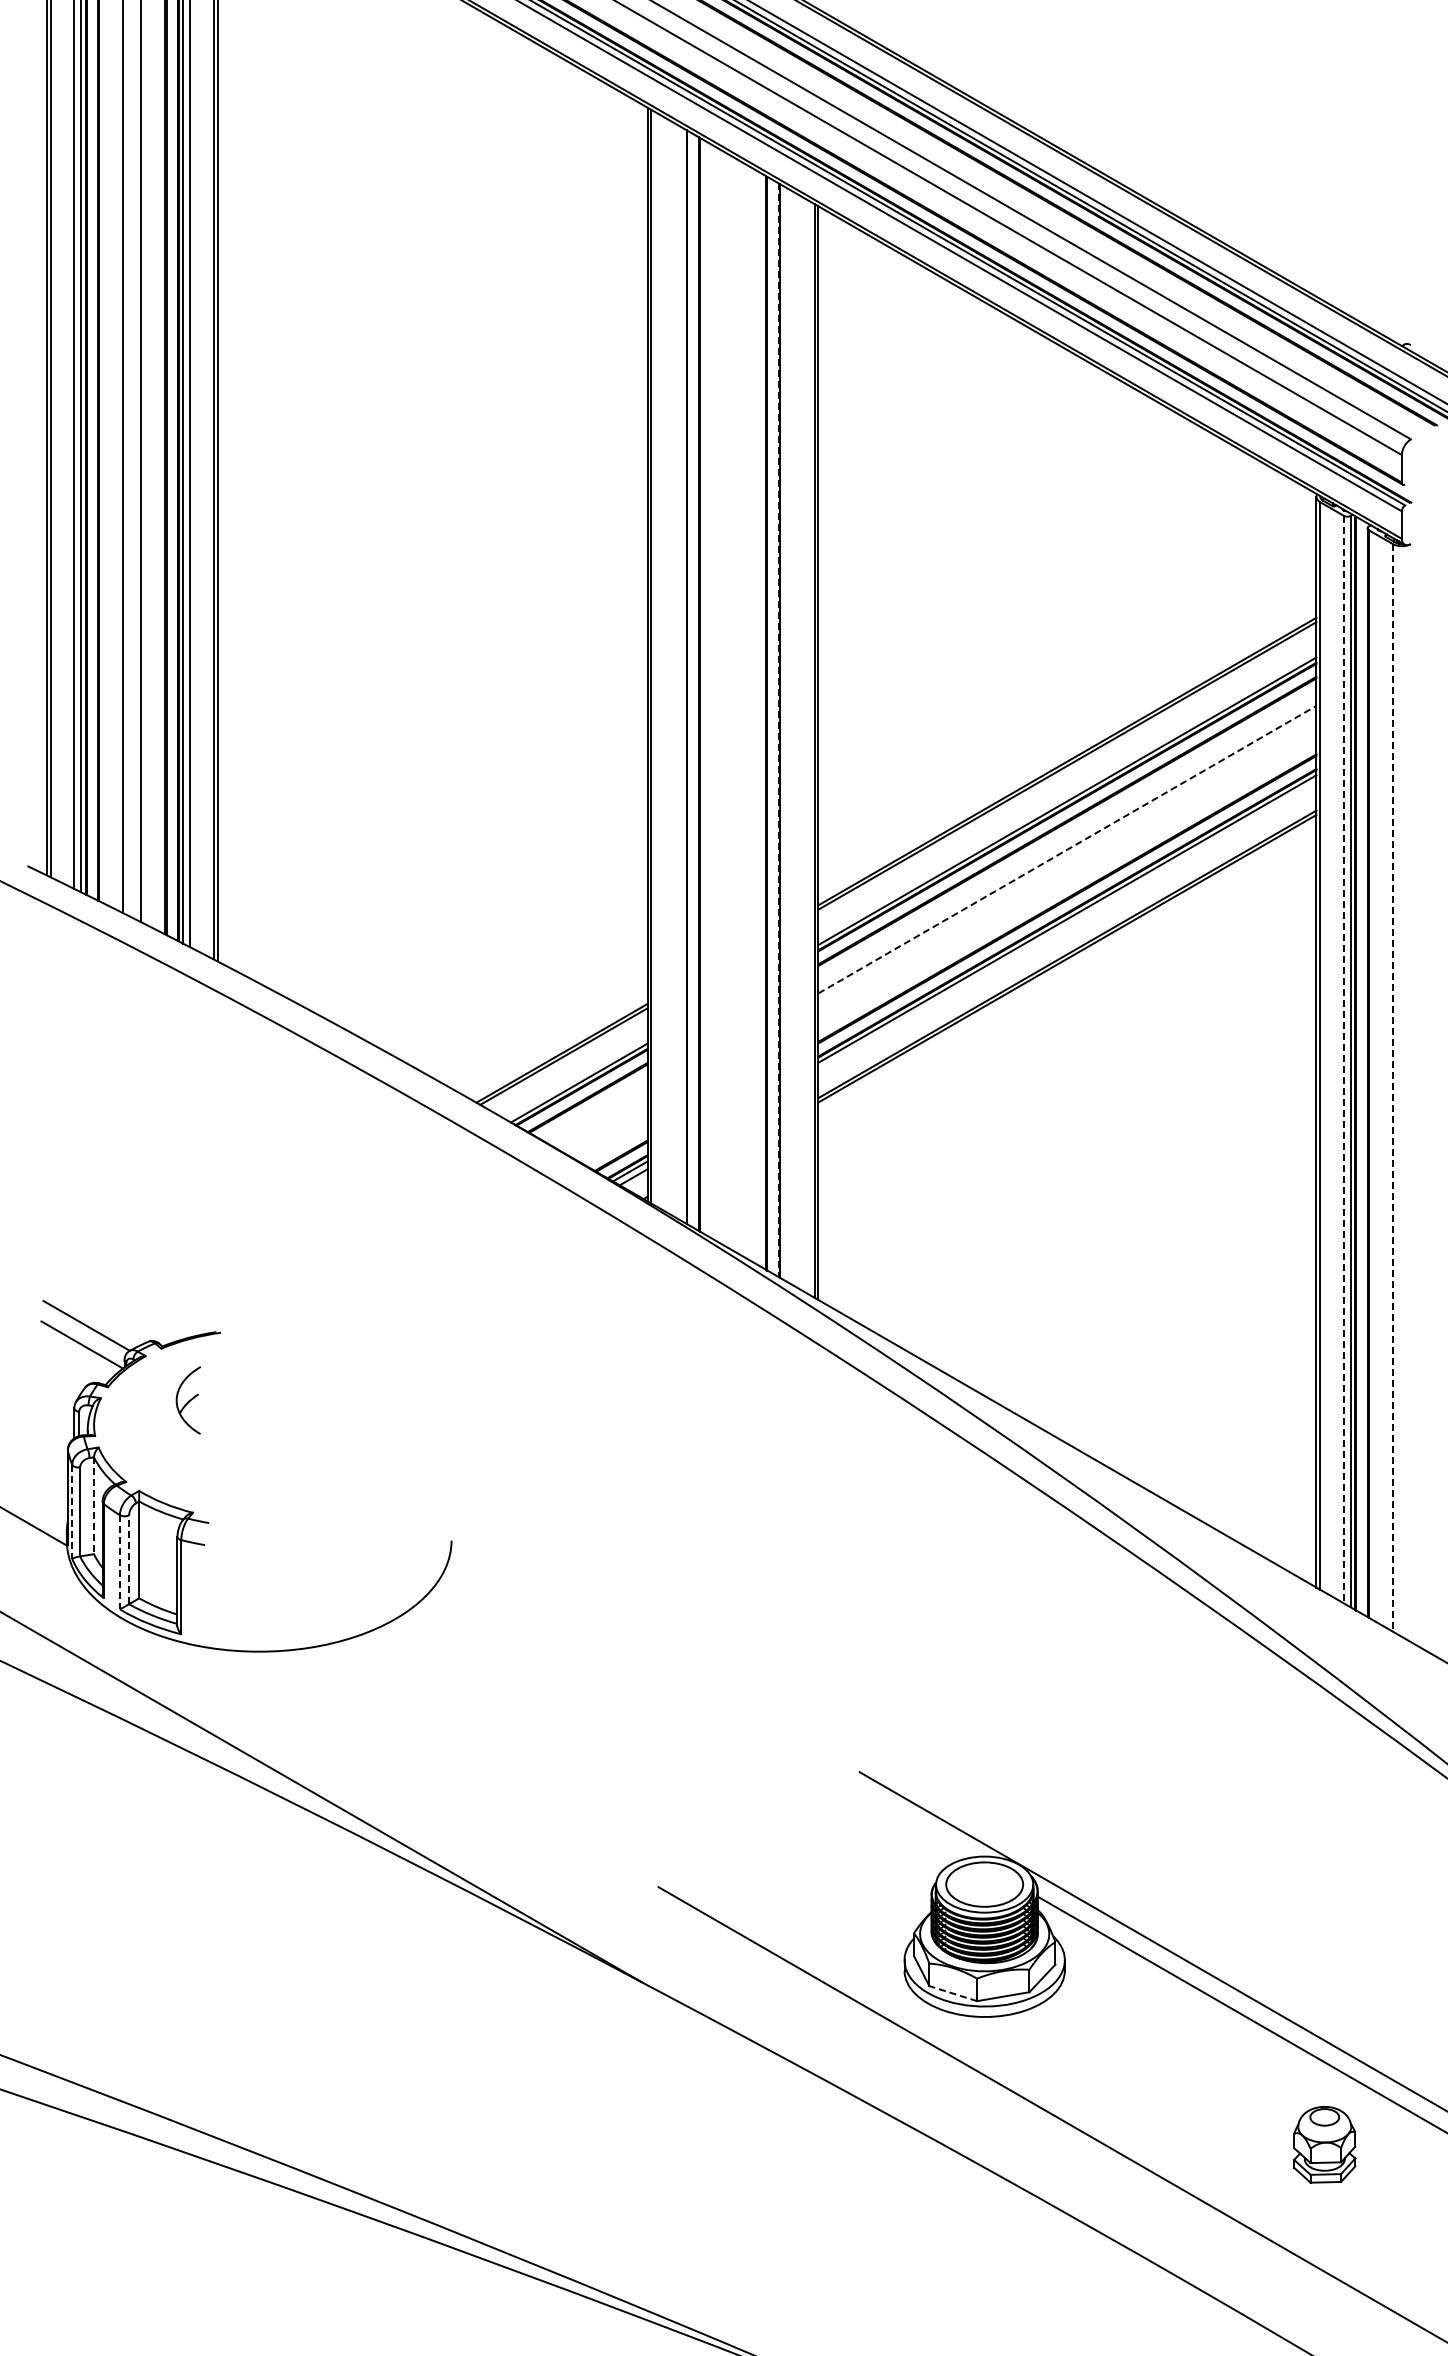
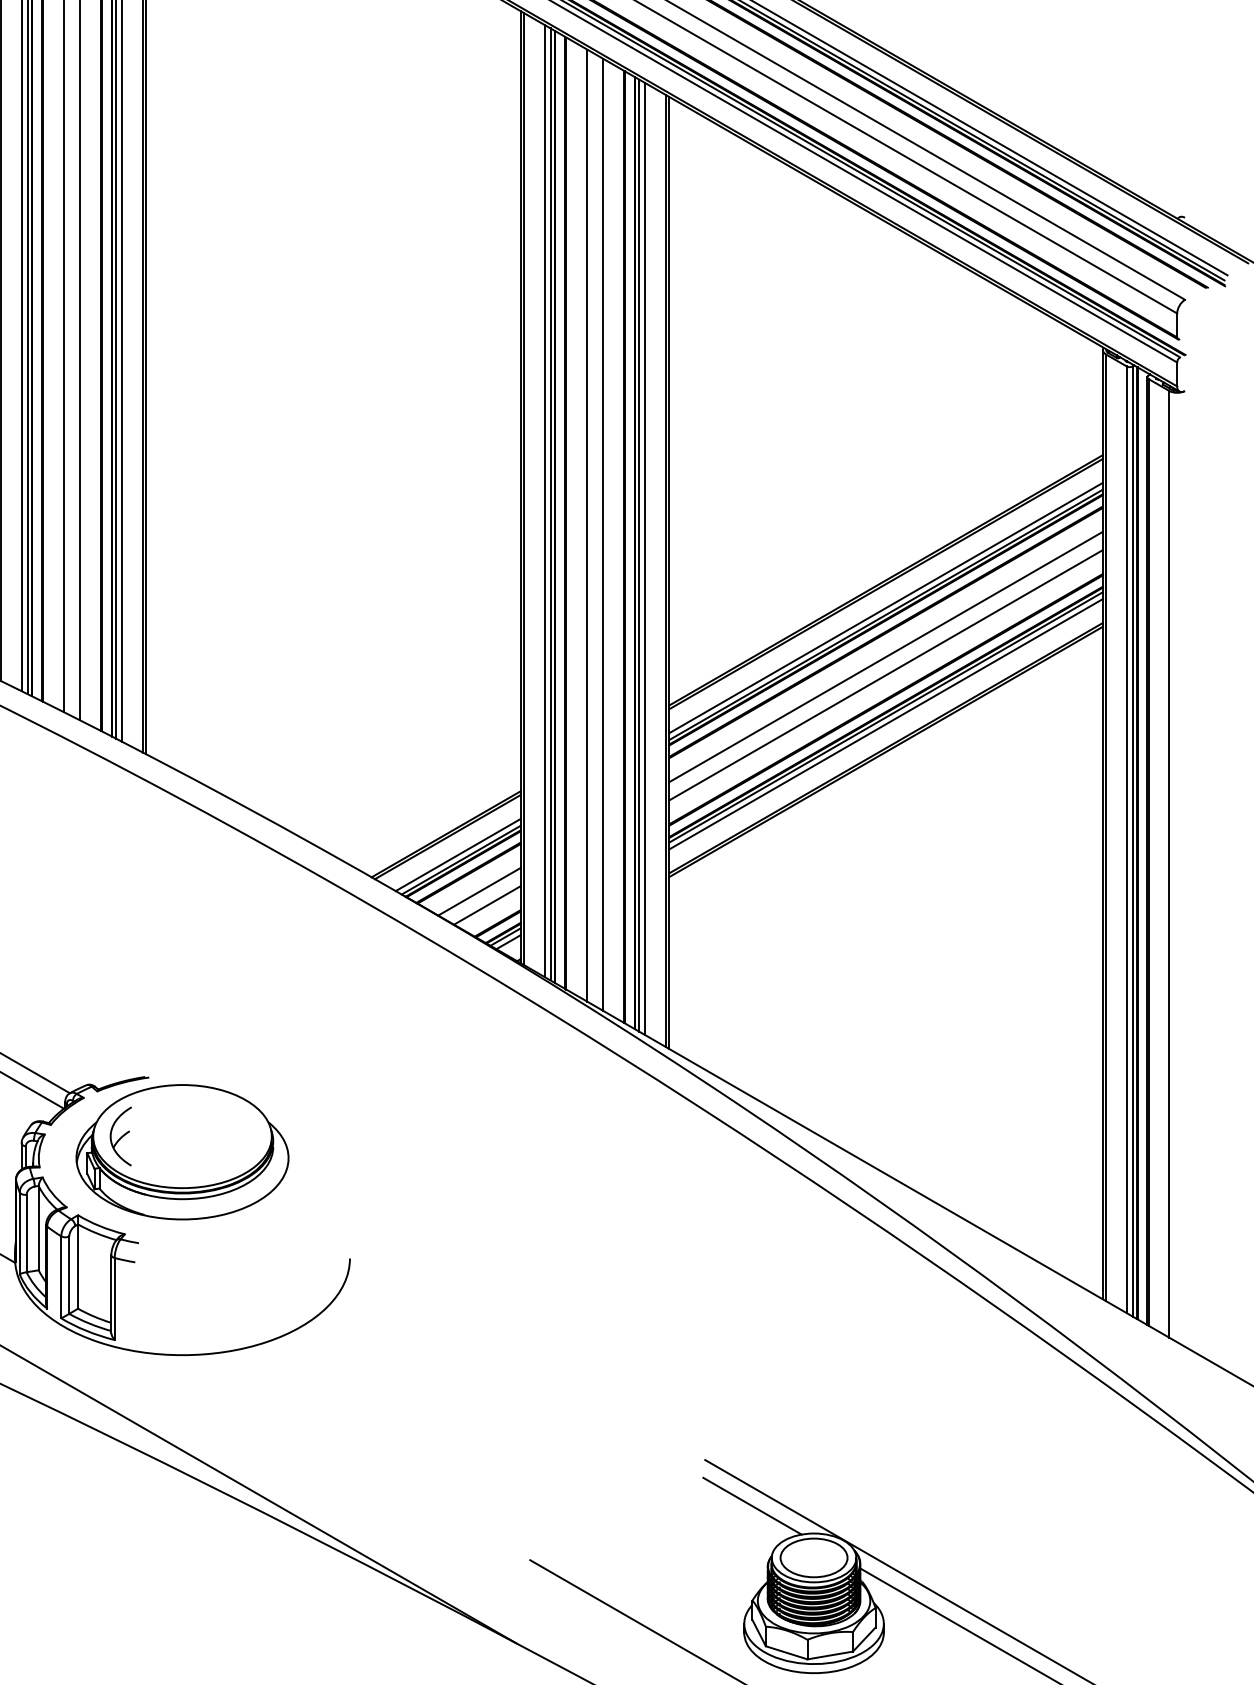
line: (675, 670) -> (544, 501), added
line: (682, 674) -> (551, 504), added
line: (723, 698) -> (586, 525), added
line: (742, 708) -> (603, 534), added
line: (778, 730) -> (634, 553), dashed -> solid
line: (784, 733) -> (639, 555), added
line: (790, 737) -> (645, 559), added
line: (1067, 793) -> (886, 608), added
line: (1067, 849) -> (886, 656), dashed -> solid
line: (1067, 870) -> (886, 675), added
line: (1067, 926) -> (886, 723), added
line: (1344, 1059) -> (1127, 839), dashed -> solid
line: (575, 1076) -> (457, 854), added
line: (1392, 1087) -> (1169, 864), dashed -> solid
line: (599, 1119) -> (478, 891), added
line: (609, 1134) -> (487, 904), added
part: (258, 1418) -> (181, 1152), added
line: (94, 1506) -> (39, 1228), dashed -> solid
line: (72, 1512) -> (20, 1234), dashed -> solid
line: (129, 1559) -> (69, 1274), dashed -> solid
line: (119, 1562) -> (60, 1277), dashed -> solid
line: (913, 1824) -> (752, 1505), added
line: (952, 1993) -> (786, 1652), dashed -> solid

